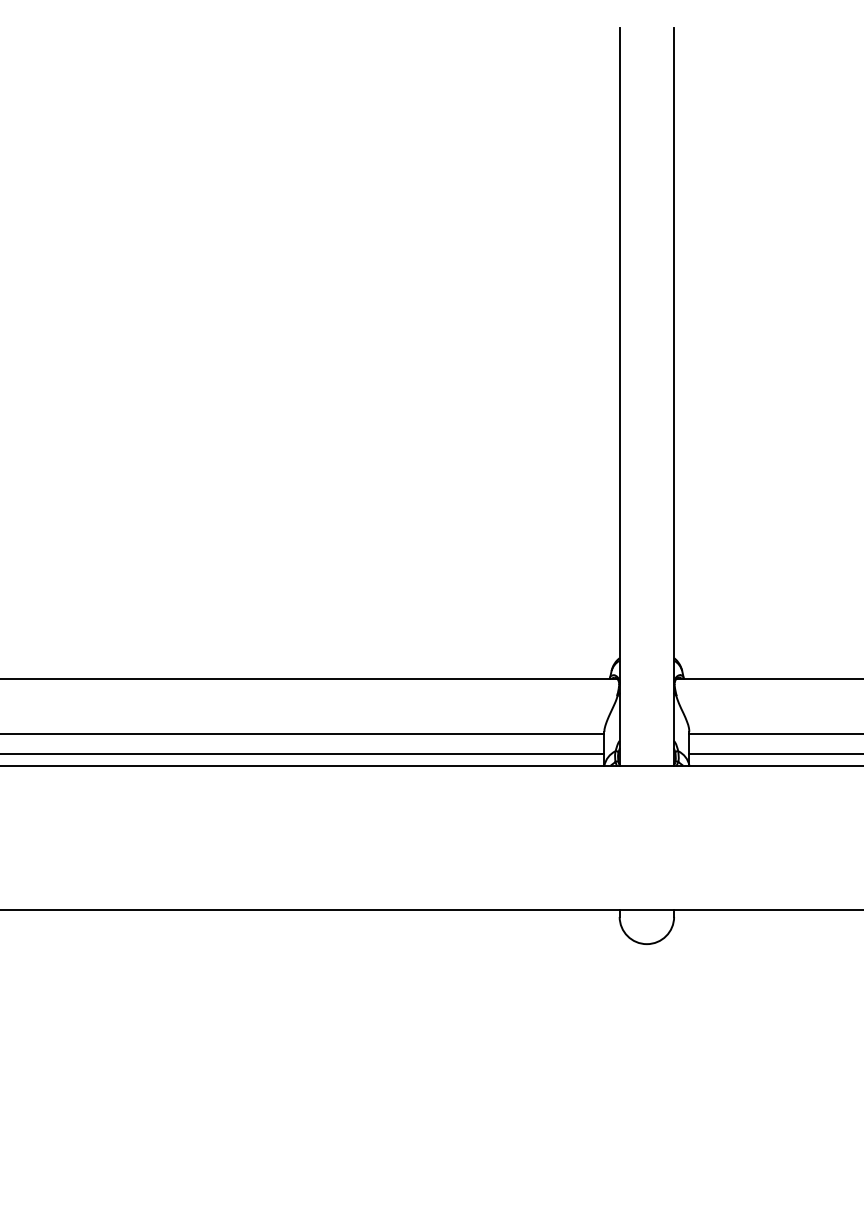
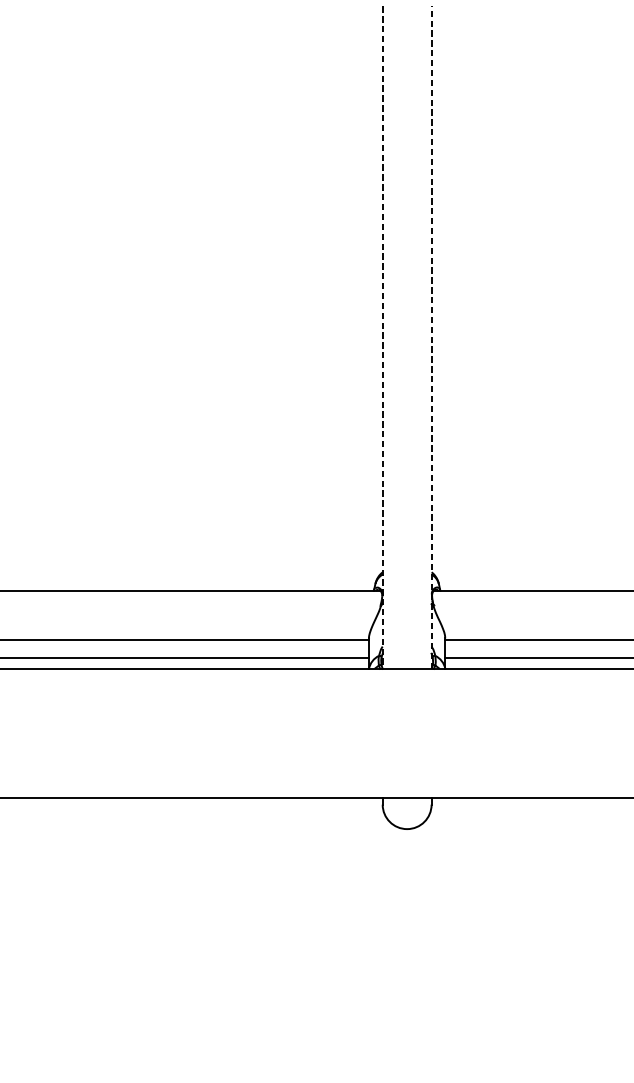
line: (619, 396) -> (382, 337), solid -> dashed
line: (674, 396) -> (431, 337), solid -> dashed

